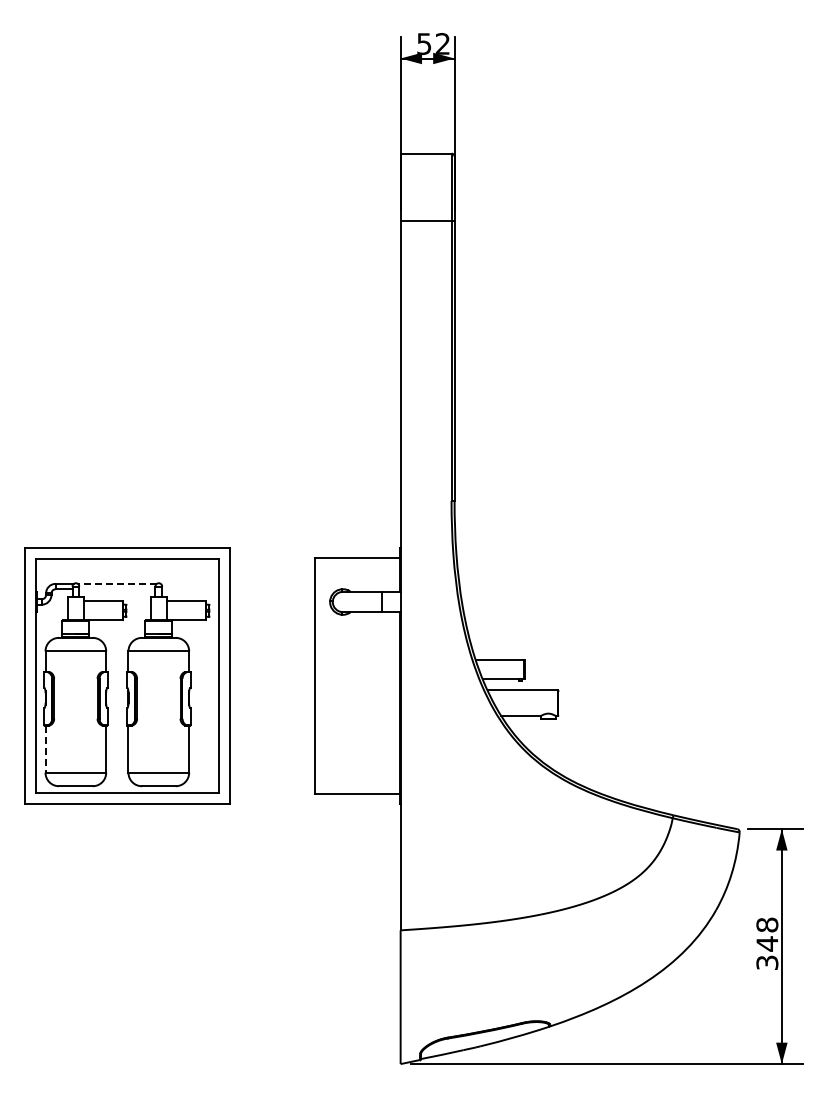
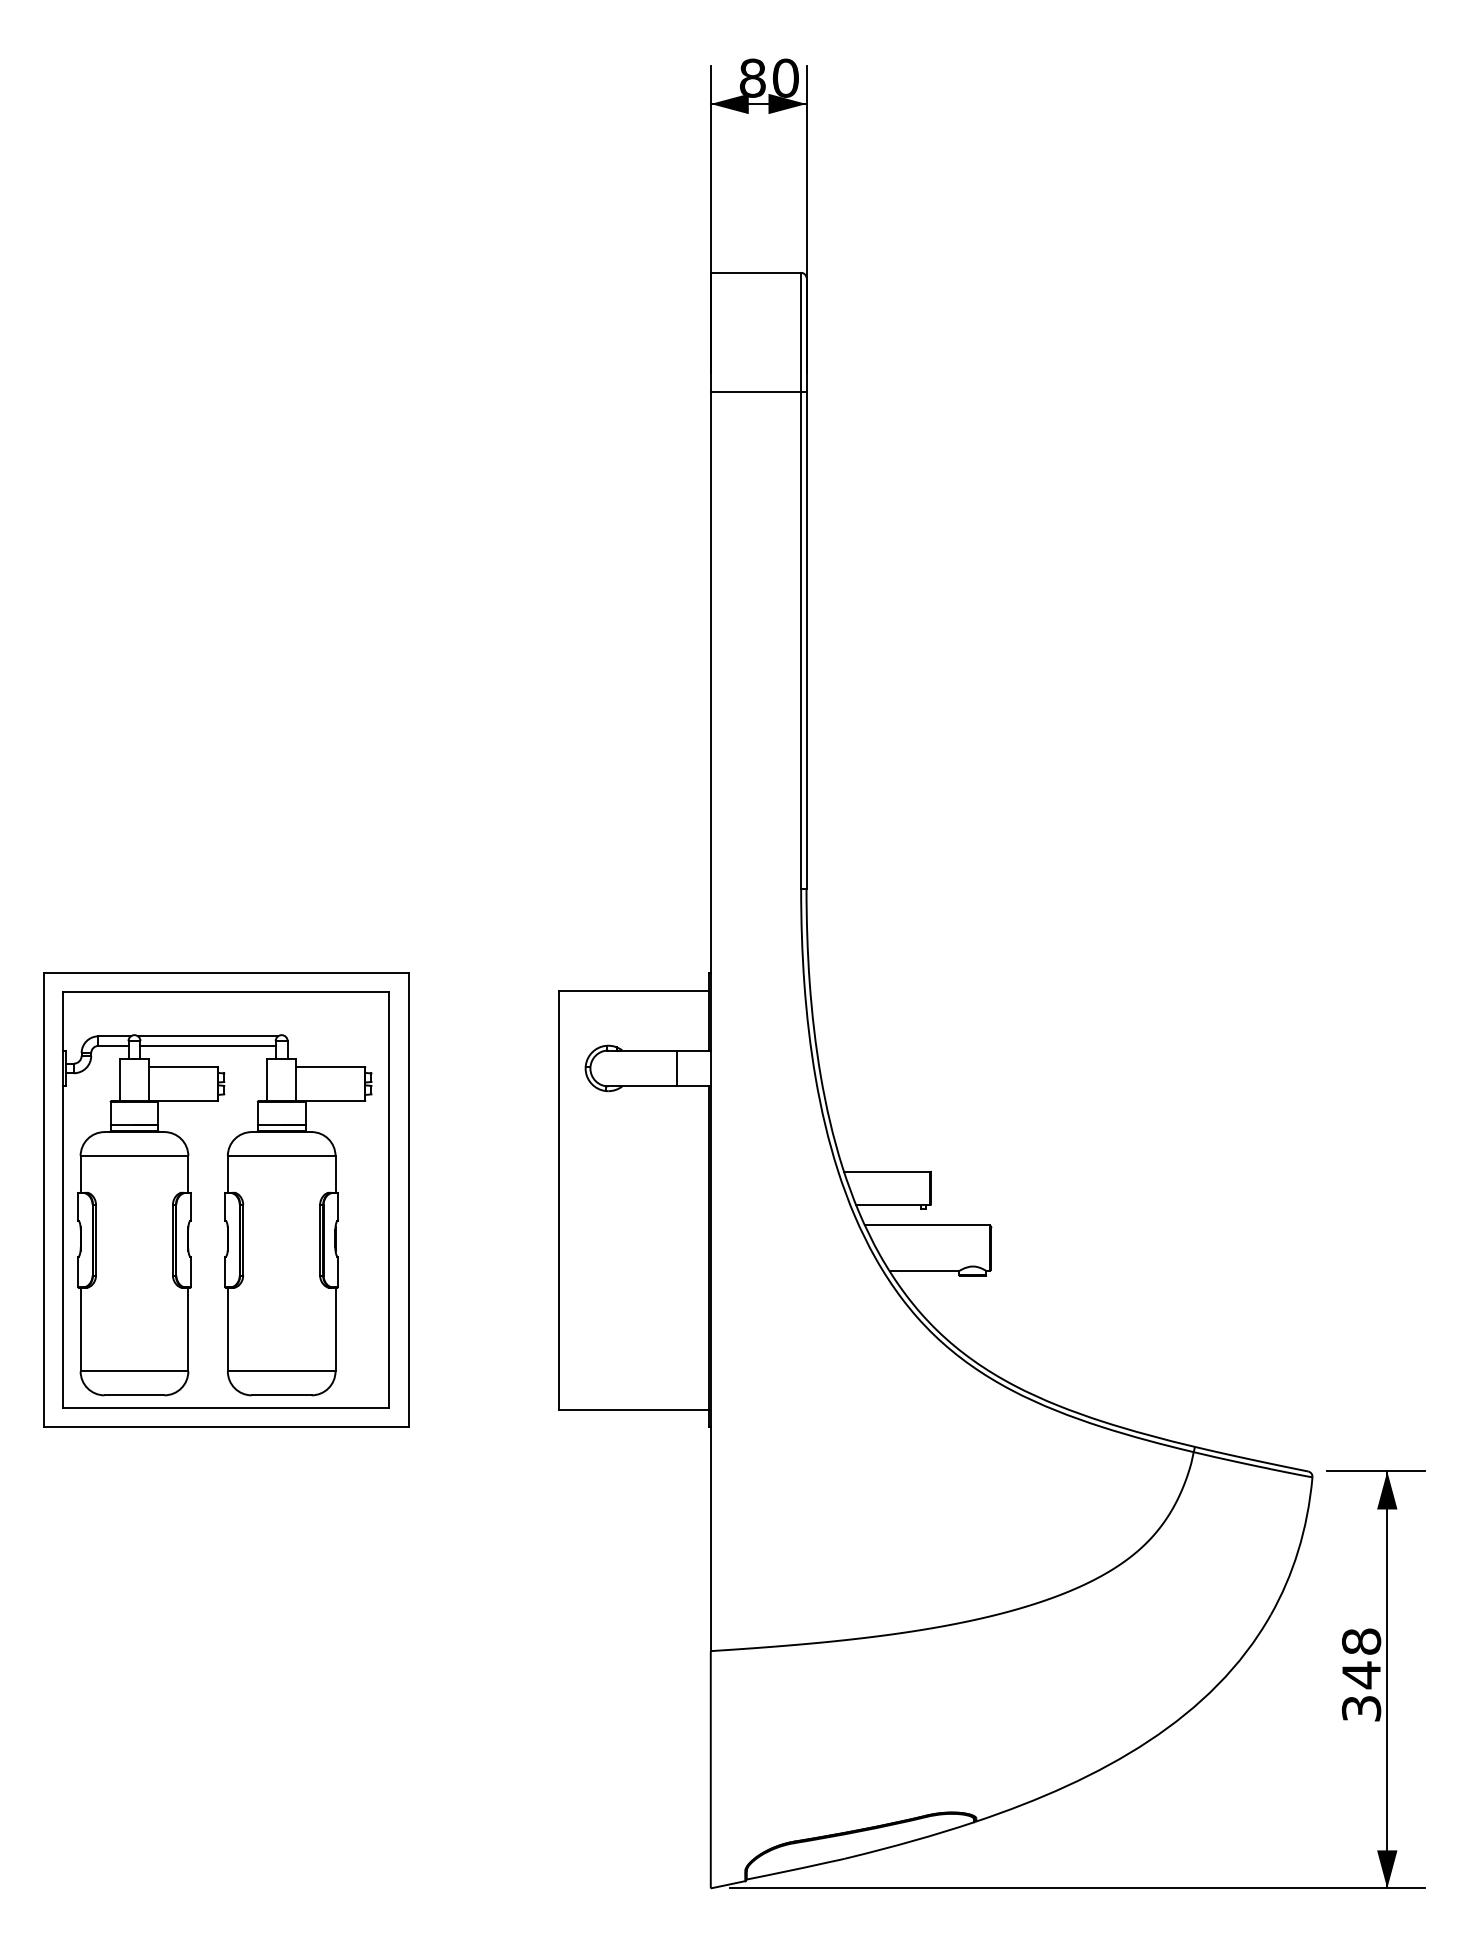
text: (433, 43) -> (769, 77), 52 -> 80
line: (116, 583) -> (206, 1035), dashed -> solid
line: (117, 589) -> (208, 1046), added
line: (45, 749) -> (80, 1330), dashed -> solid

